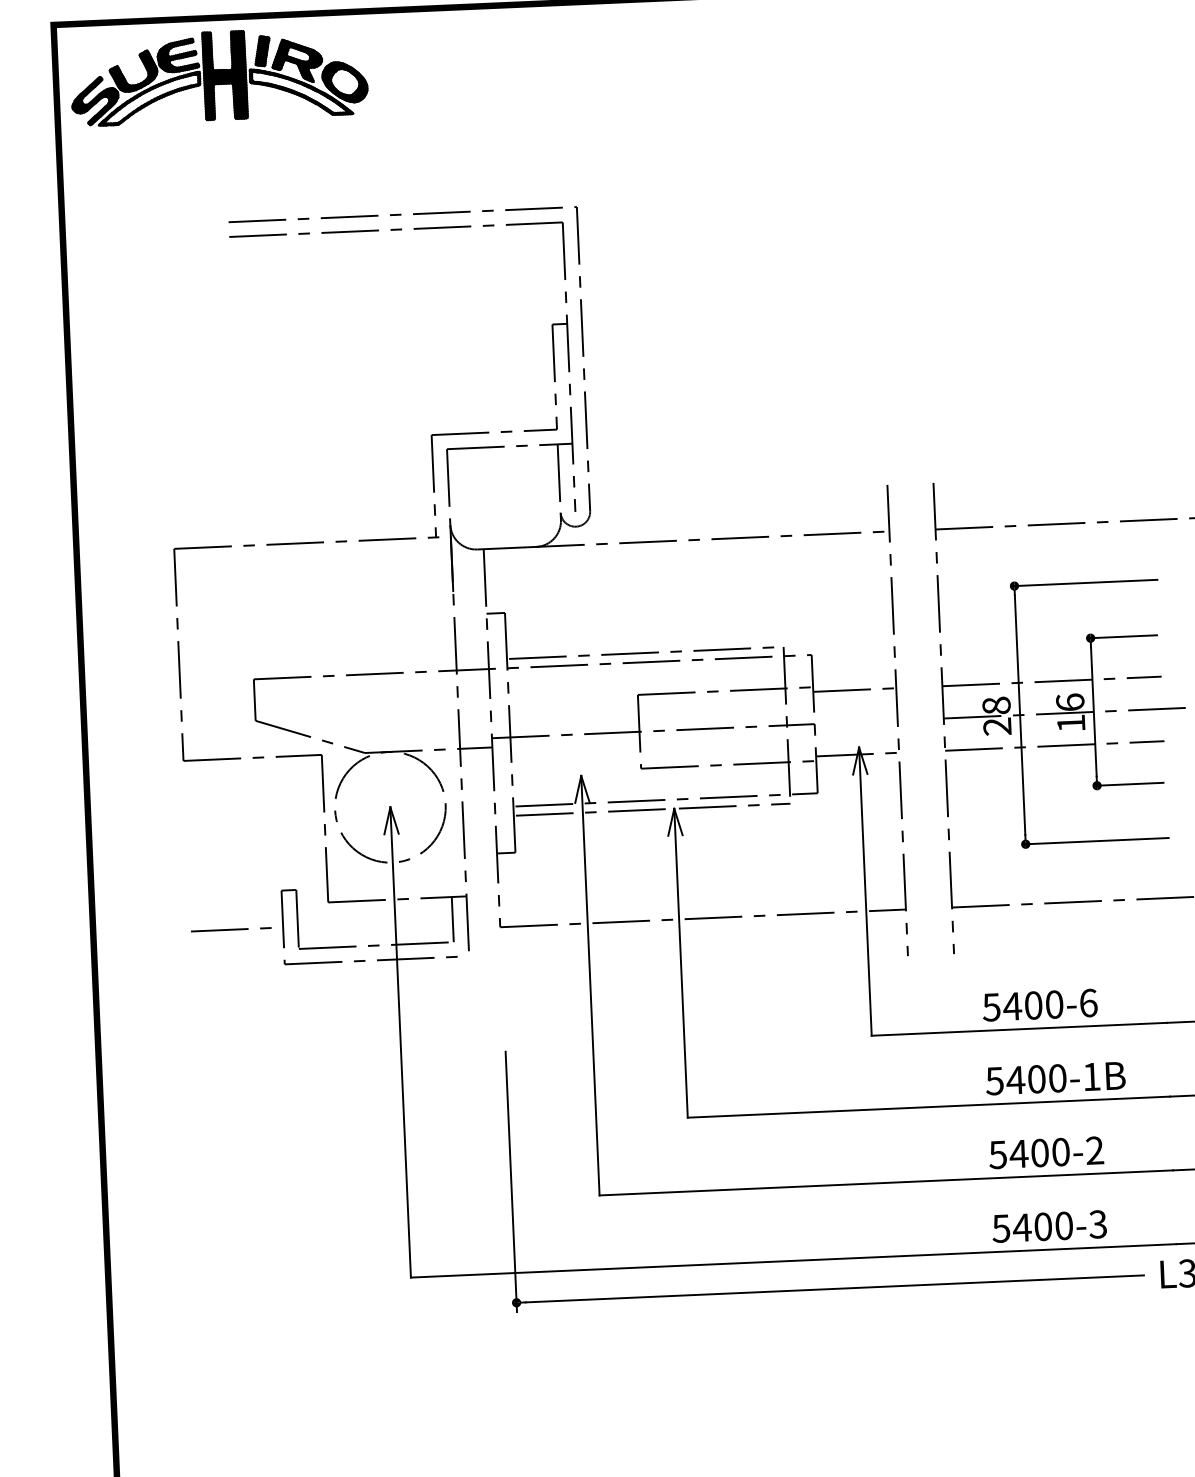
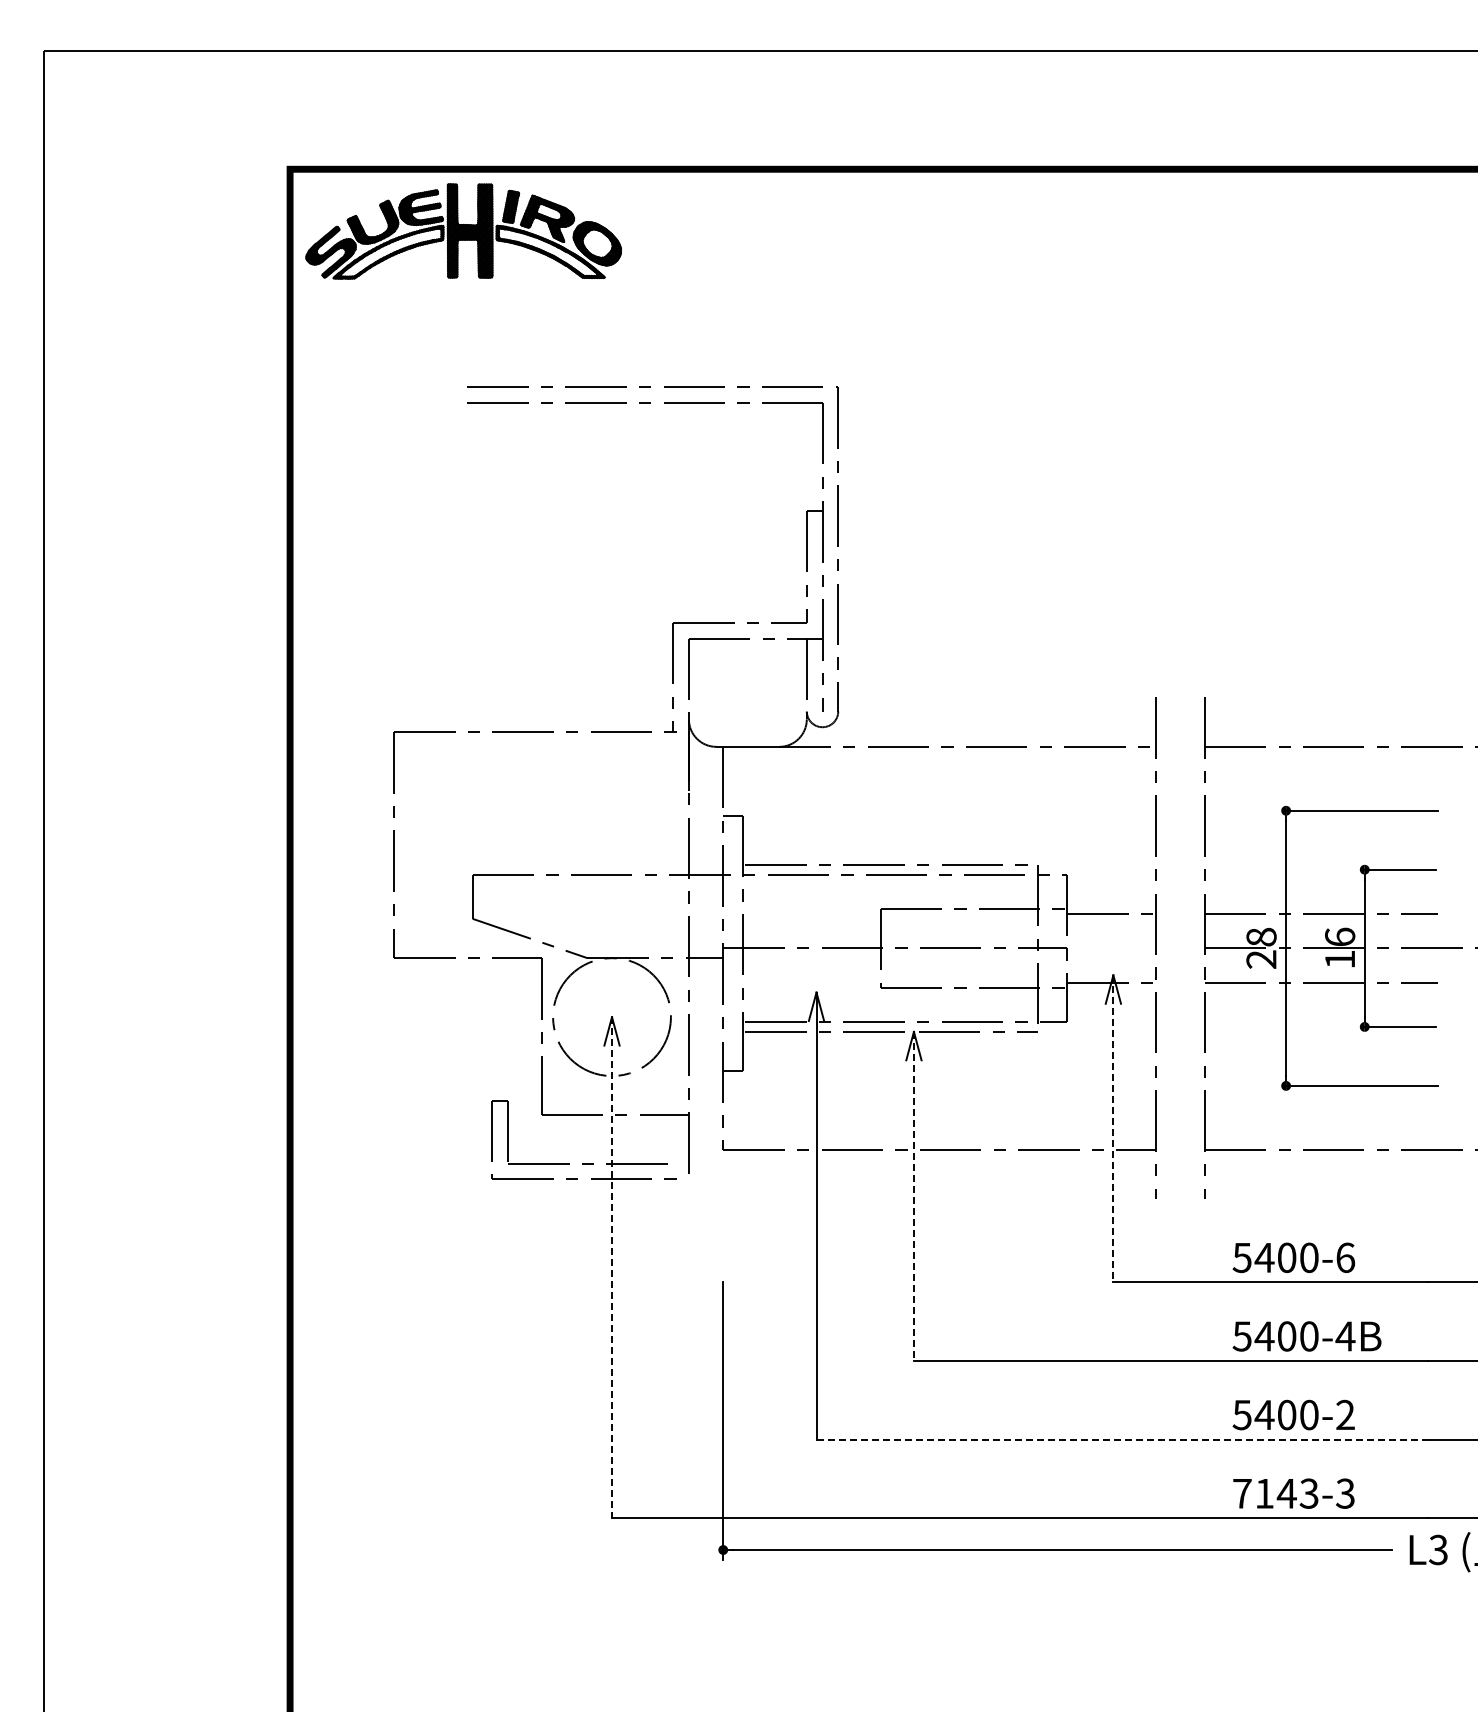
line: (865, 891) -> (1113, 1128), solid -> dashed
line: (453, 919) -> (673, 1139), removed
line: (230, 929) -> (436, 1139), removed
line: (680, 963) -> (913, 1196), solid -> dashed
line: (401, 1042) -> (612, 1267), solid -> dashed
text: (1091, 1076) -> (1345, 1336), 5400-1B -> 5400-4B
line: (886, 1182) -> (1122, 1439), solid -> dashed
text: (1032, 1227) -> (1275, 1493), 5400-3 -> 7143-3

